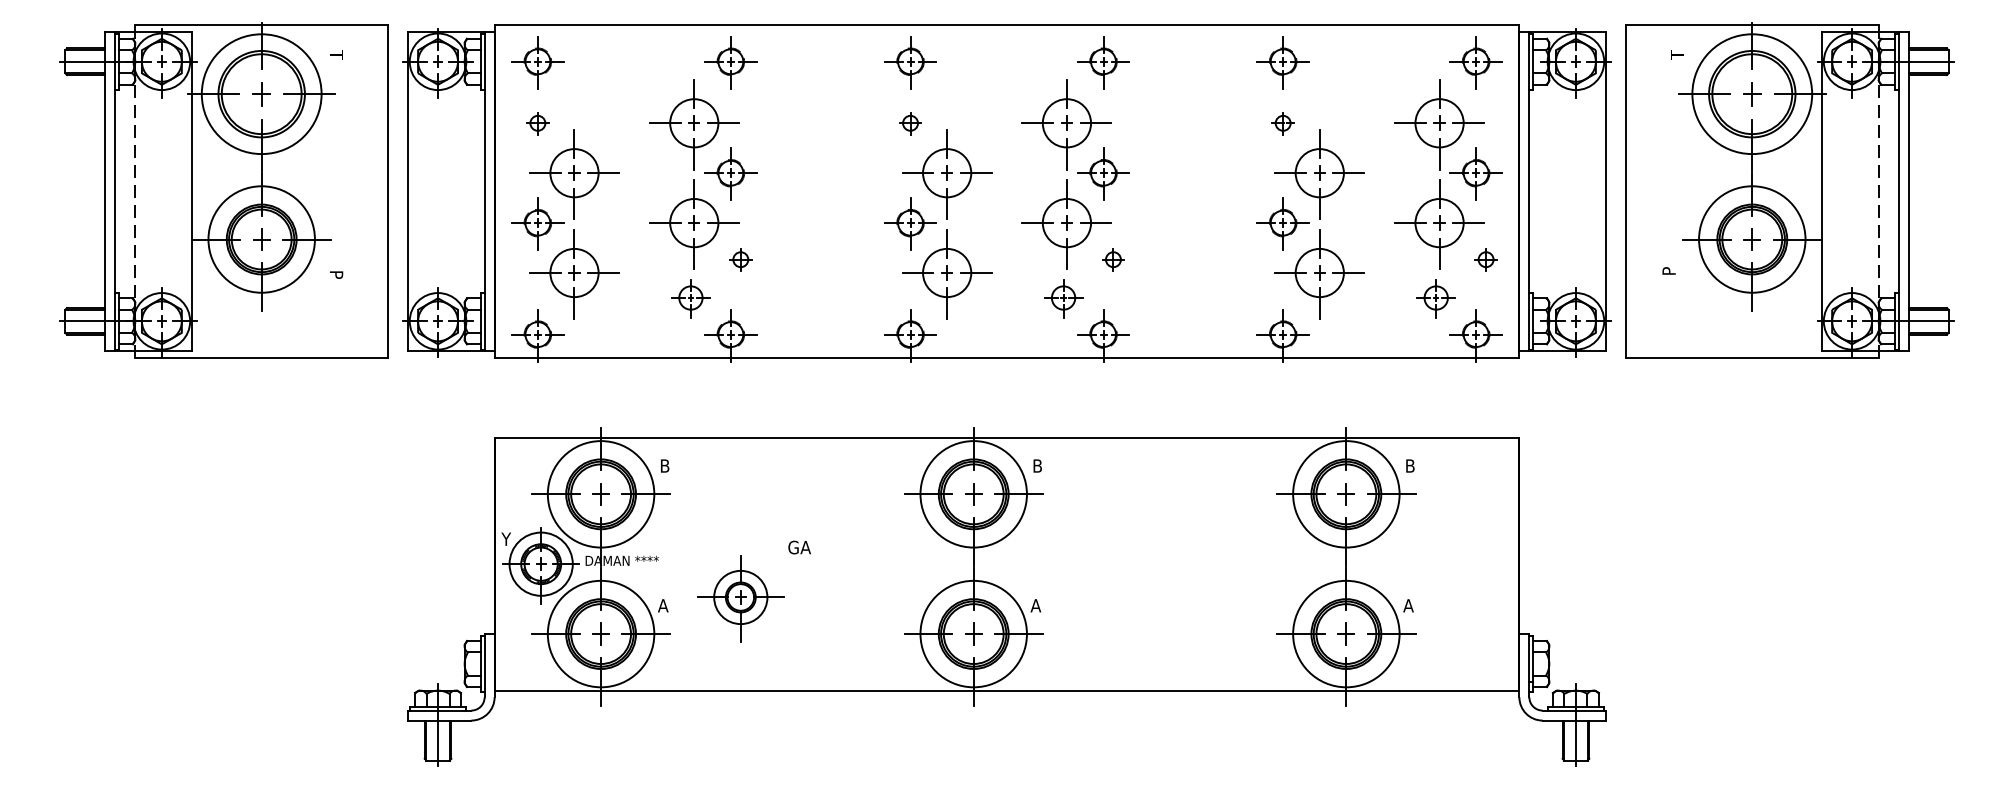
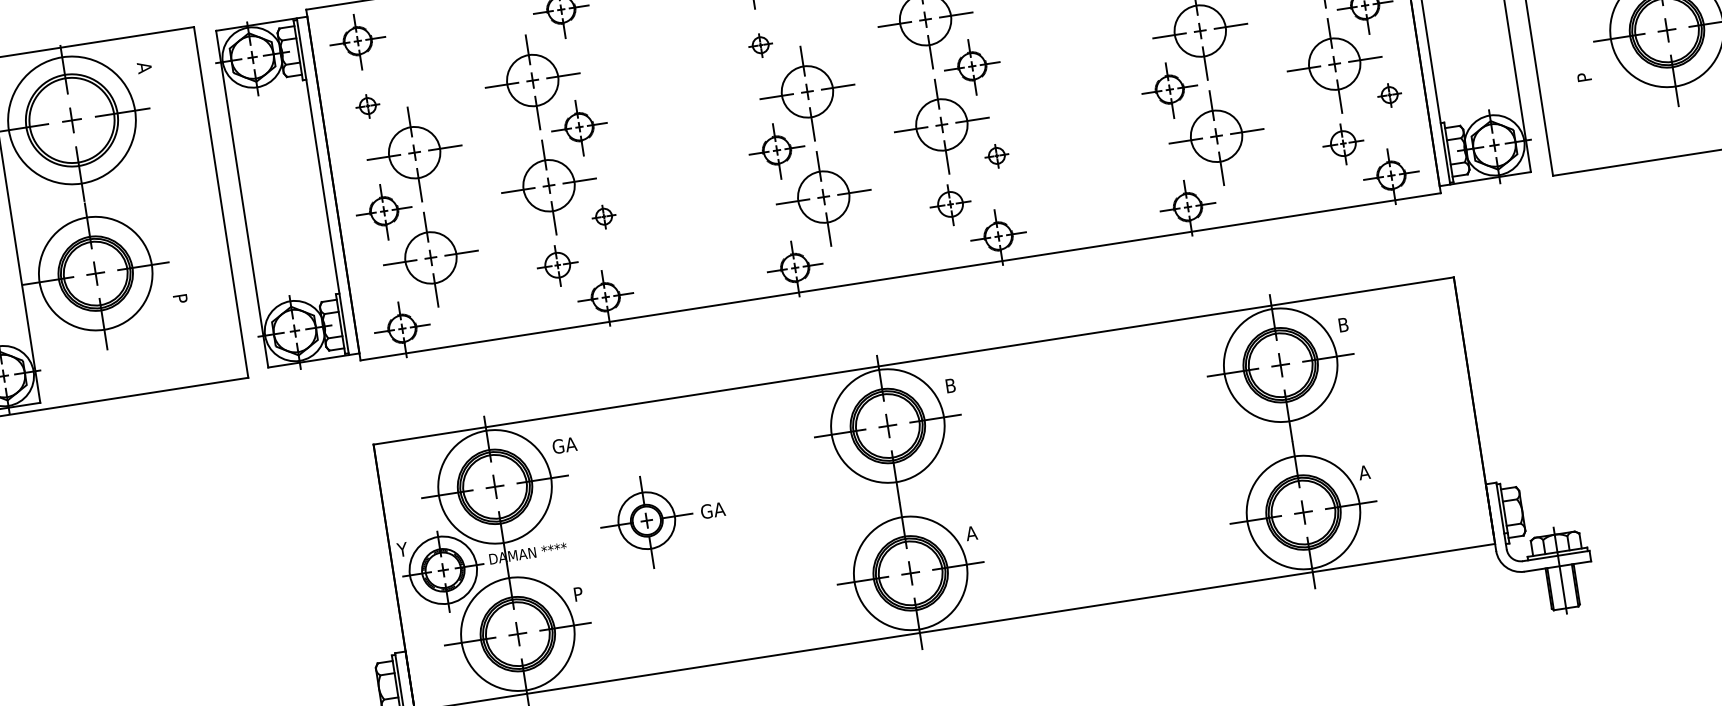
text: (336, 55) -> (144, 67), T -> A
text: (671, 465) -> (564, 444), B -> GA
part: (740, 598) -> (646, 521), moved
text: (663, 605) -> (578, 593), A -> P

